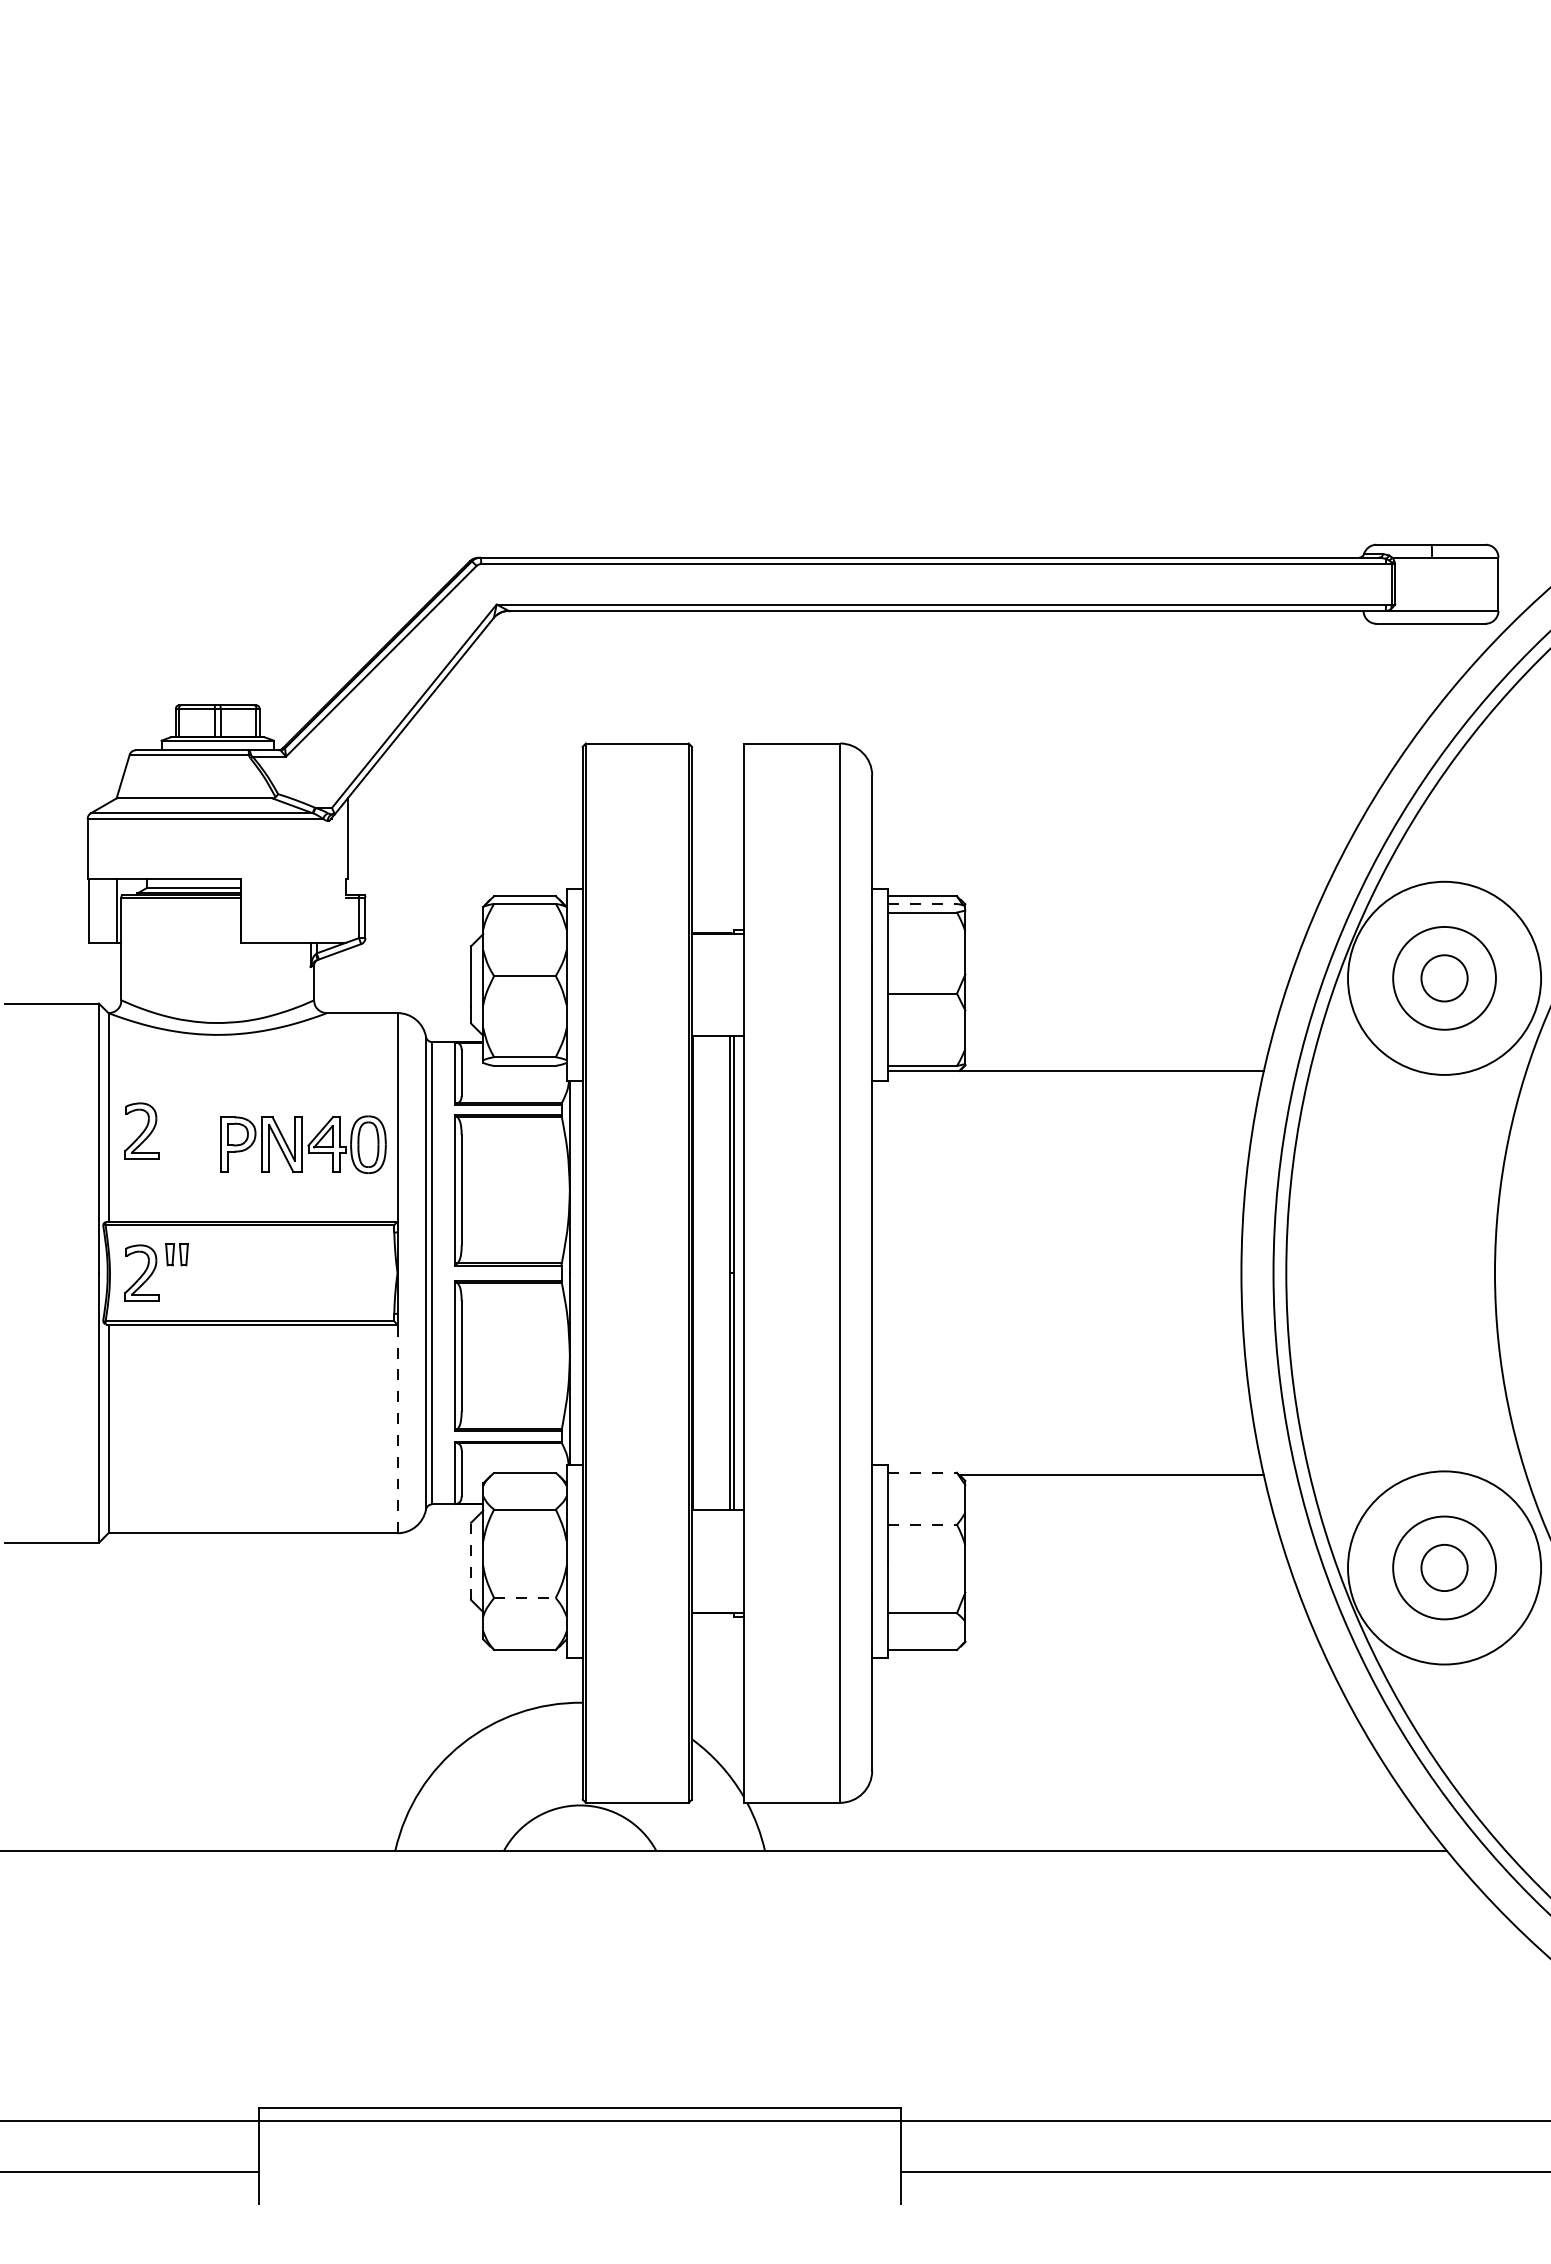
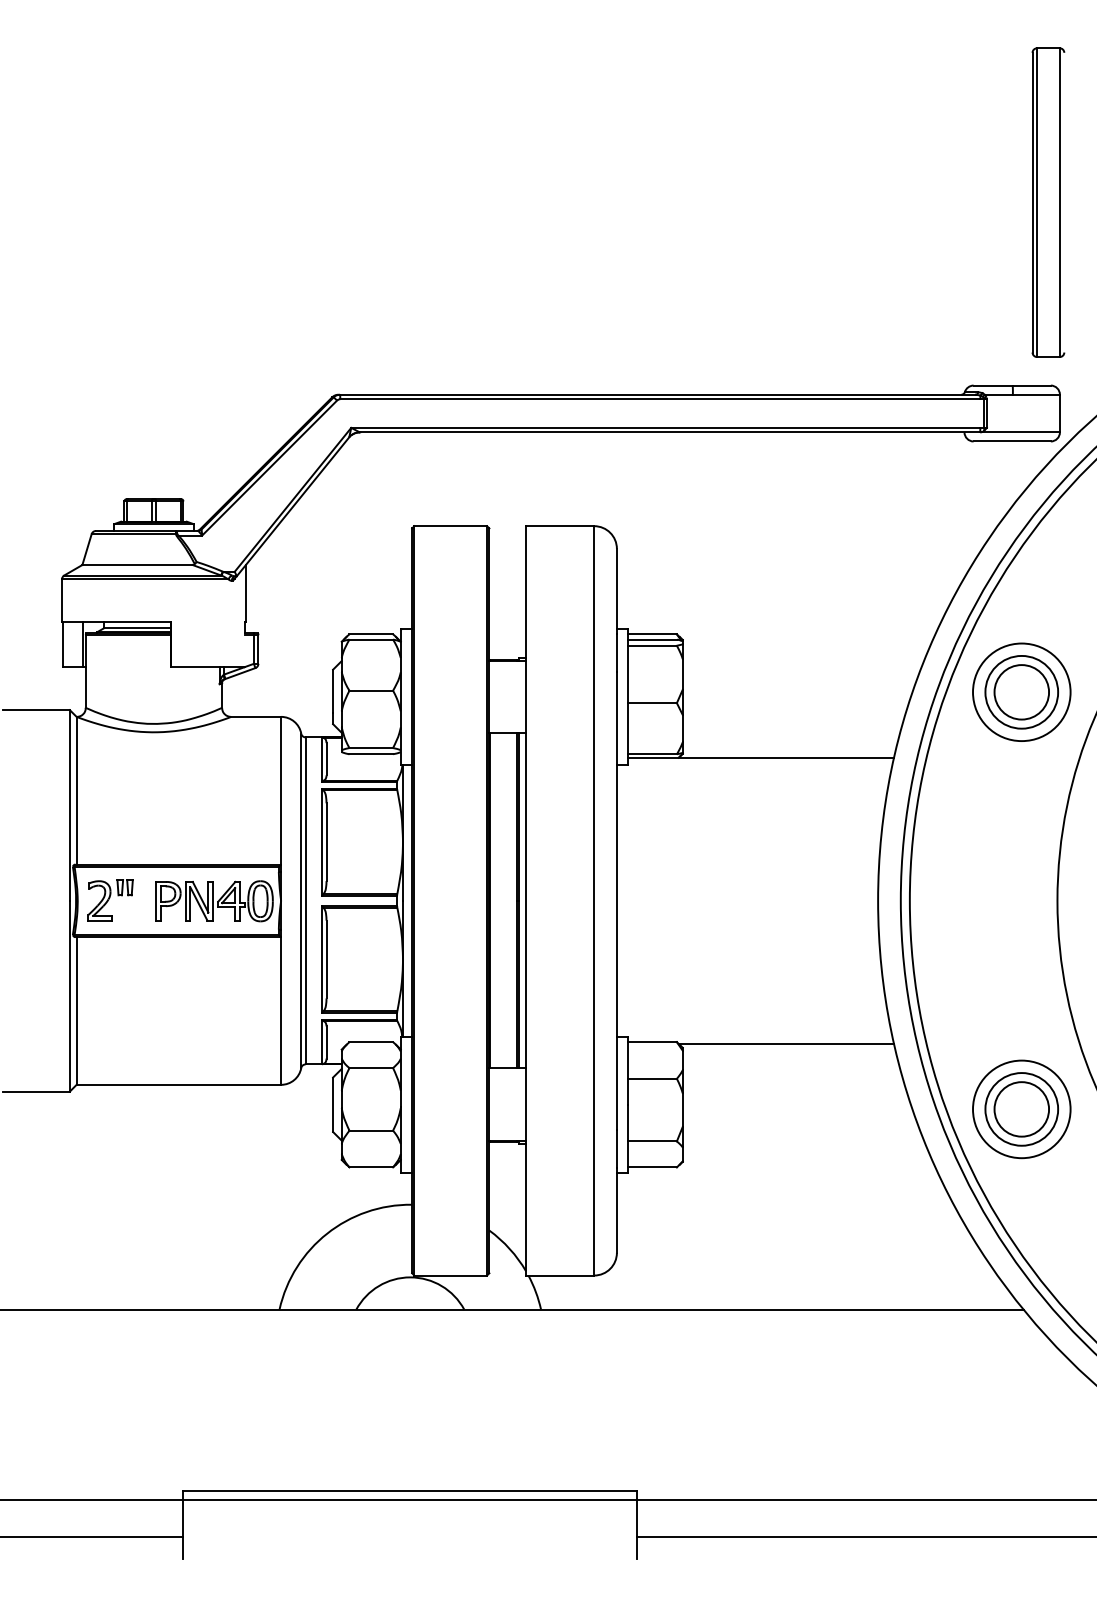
part: (1481, 286) -> (1047, 202), added
line: (923, 903) -> (653, 639), dashed -> solid
circle: (1444, 977) -> (1021, 691), size x1.67
circle: (1444, 978) -> (1021, 692), size x0.71
part: (141, 1130) -> (100, 799), removed
part: (303, 1144) -> (214, 901), moved
line: (397, 1428) -> (281, 1010), dashed -> solid
line: (923, 1472) -> (653, 1041), dashed -> solid
line: (923, 1524) -> (653, 1078), dashed -> solid
line: (471, 1561) -> (333, 1104), dashed -> solid
circle: (1444, 1567) -> (1021, 1109), size x0.71
circle: (1444, 1567) -> (1021, 1109), size x1.67
line: (524, 1598) -> (370, 1131), dashed -> solid

